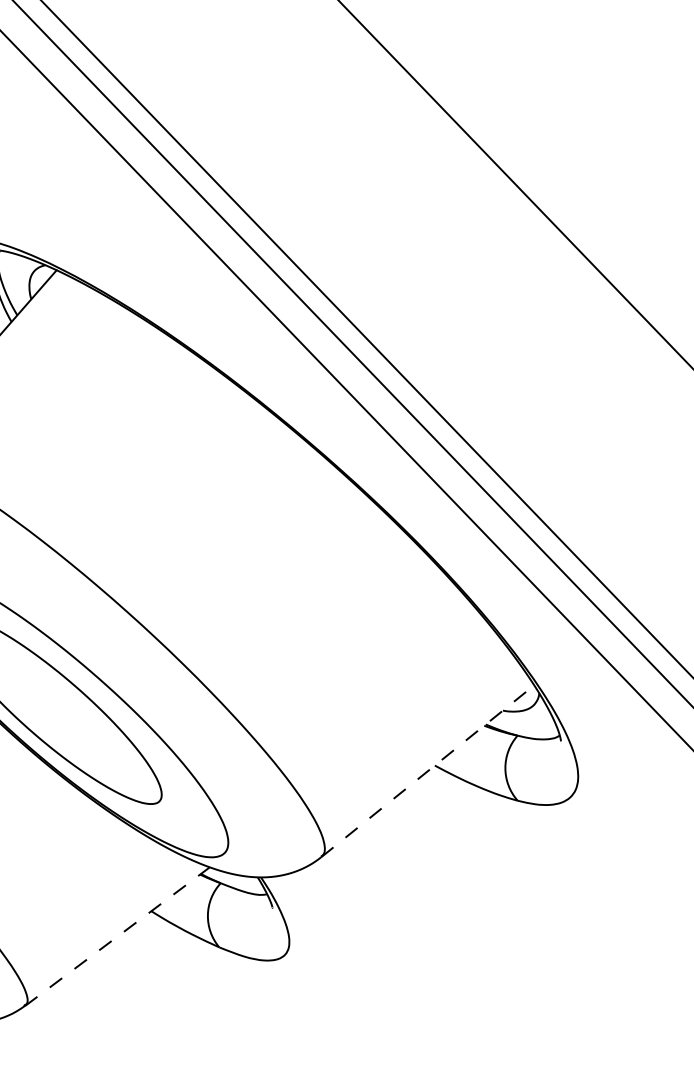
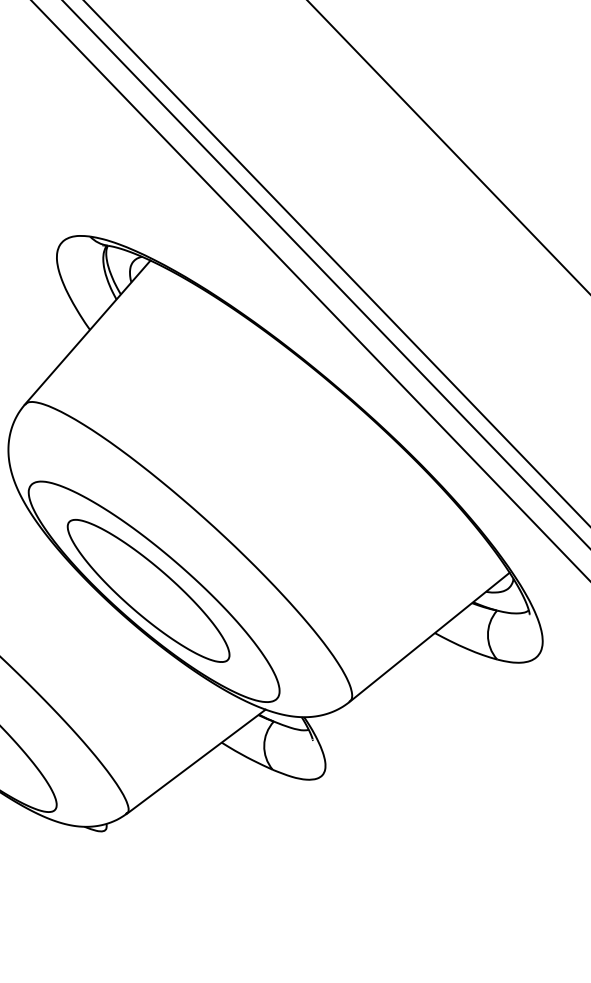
line: (427, 771) -> (429, 637), dashed -> solid
line: (117, 936) -> (196, 761), dashed -> solid

